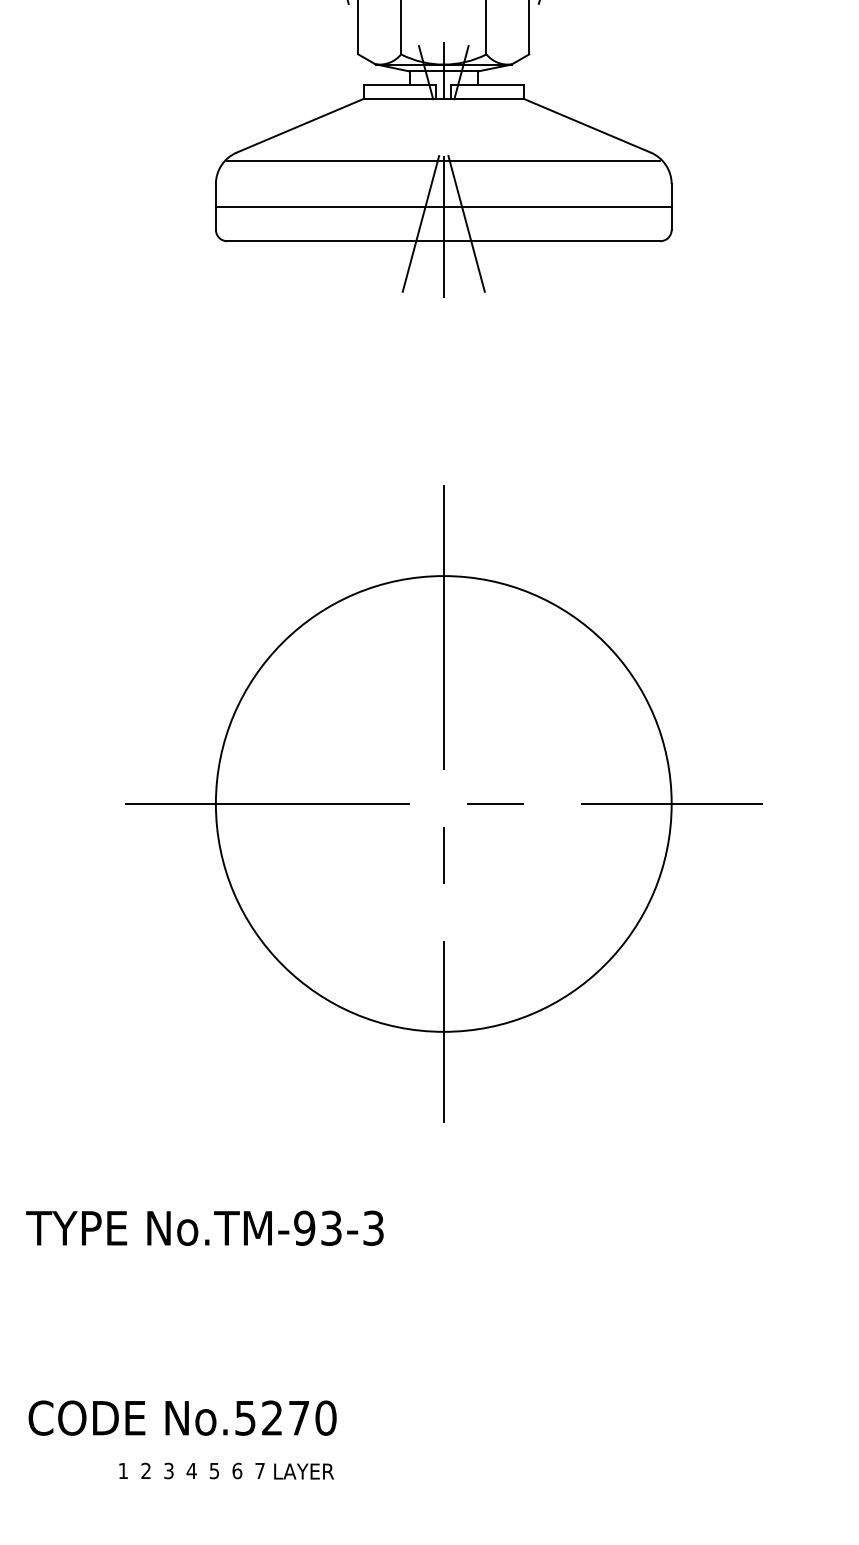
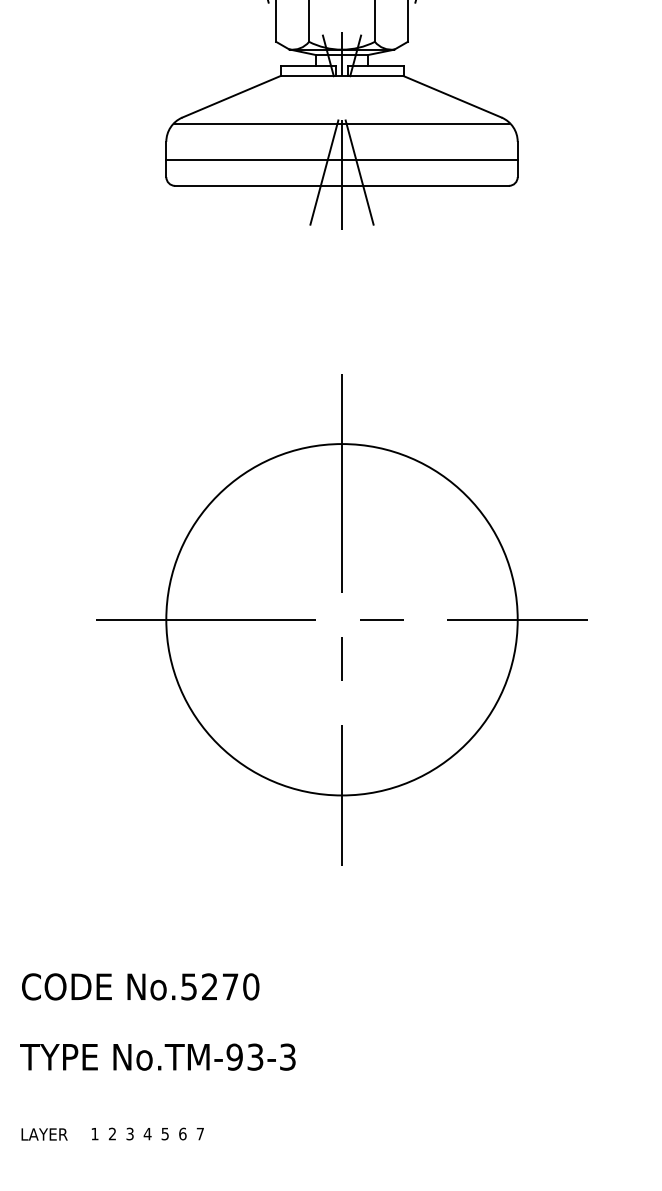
text: (204, 1227) -> (157, 1056), moved
text: (182, 1417) -> (140, 986), moved
text: (303, 1471) -> (44, 1134), moved

